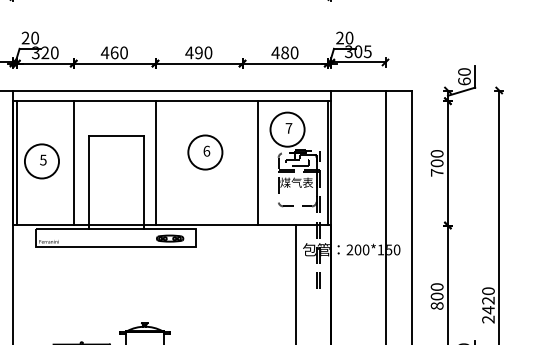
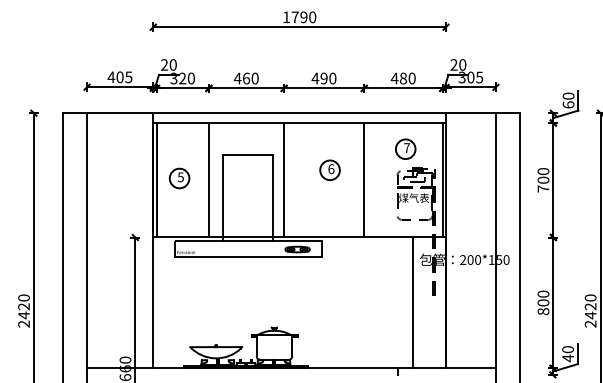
circle: (287, 129) -> (405, 149), size x0.62
circle: (204, 152) -> (329, 170), size x0.62
circle: (41, 161) -> (179, 178), size x0.62
line: (258, 163) -> (364, 180), moved

